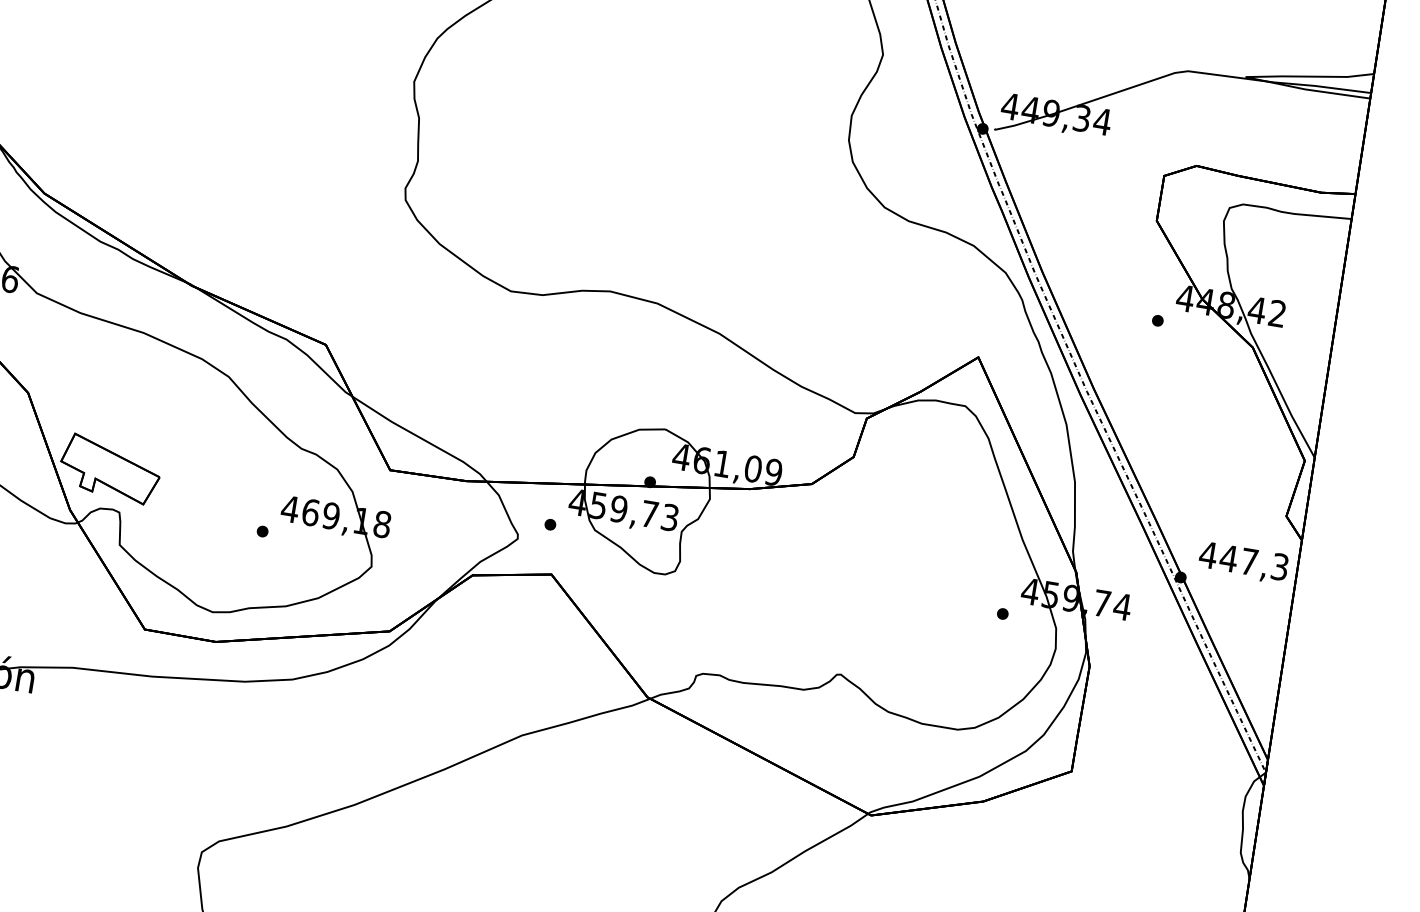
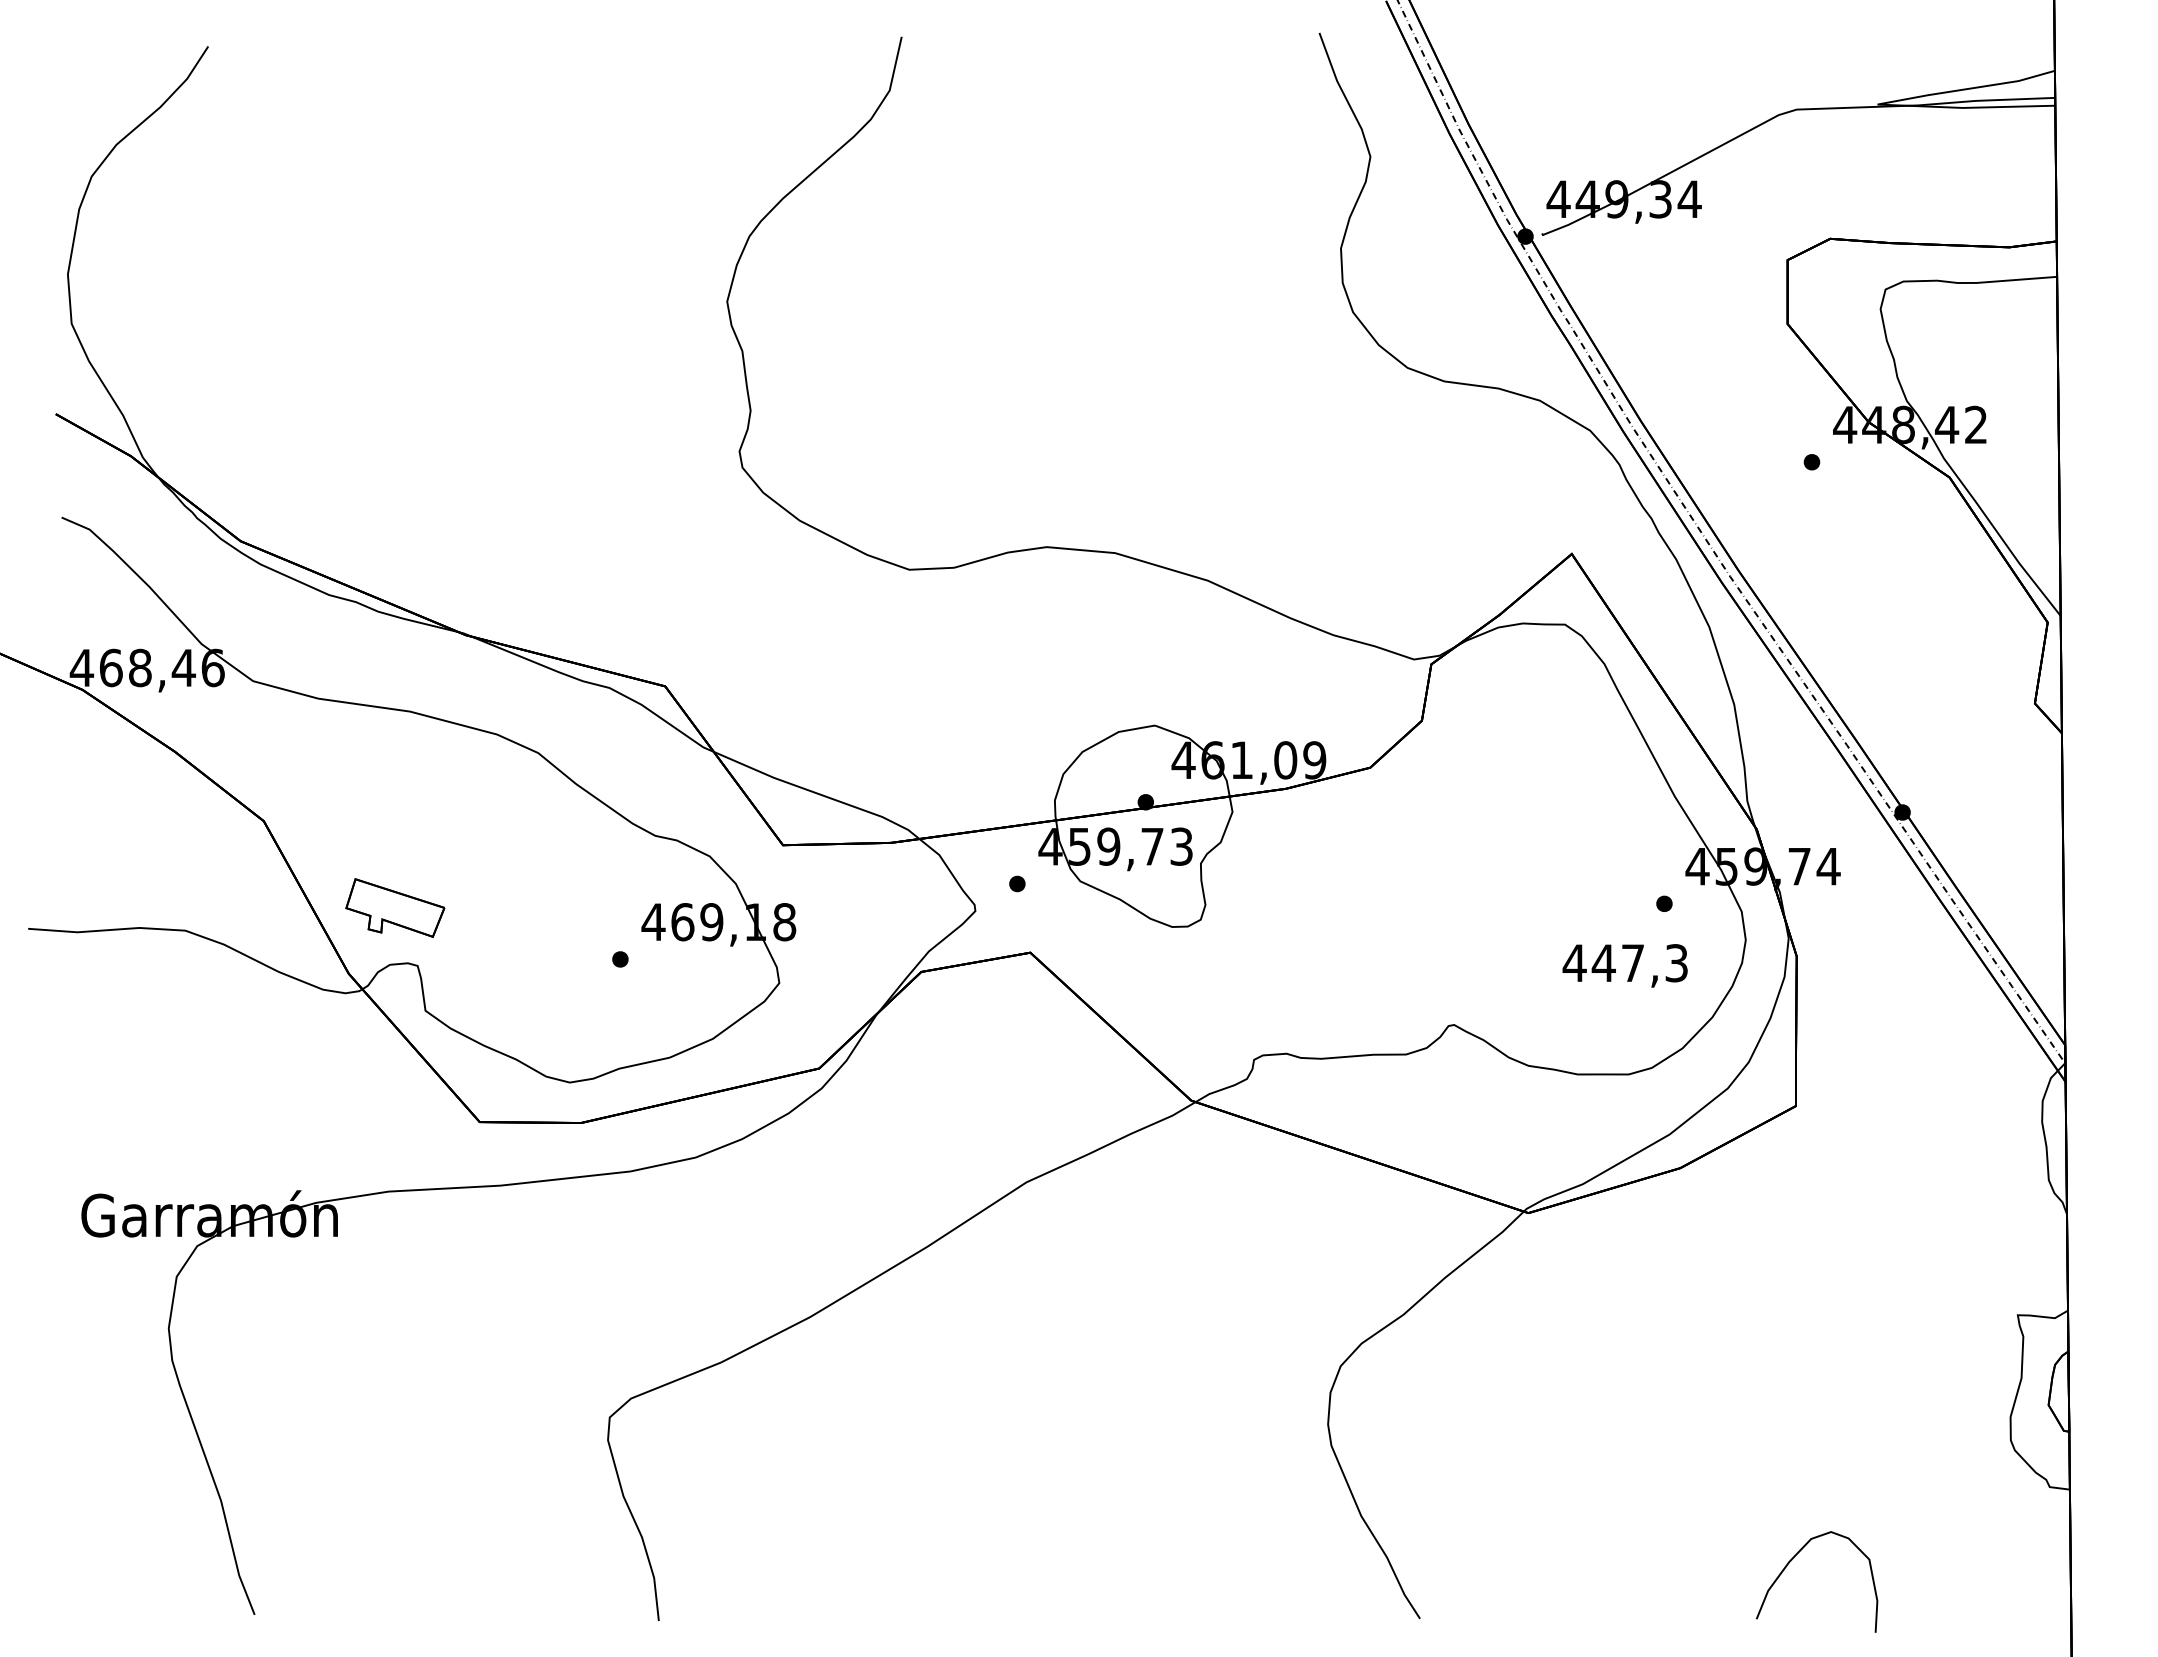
part: (110, 468) -> (395, 907), size x0.7
text: (1243, 562) -> (1624, 965), moved

